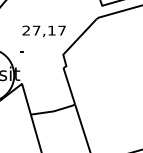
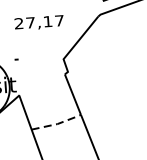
text: (43, 30) -> (38, 22), moved
line: (53, 111) -> (56, 124), solid -> dashed

